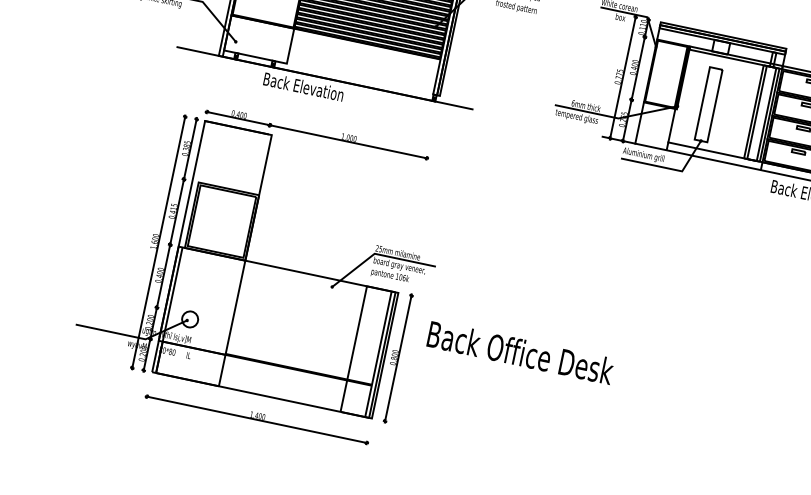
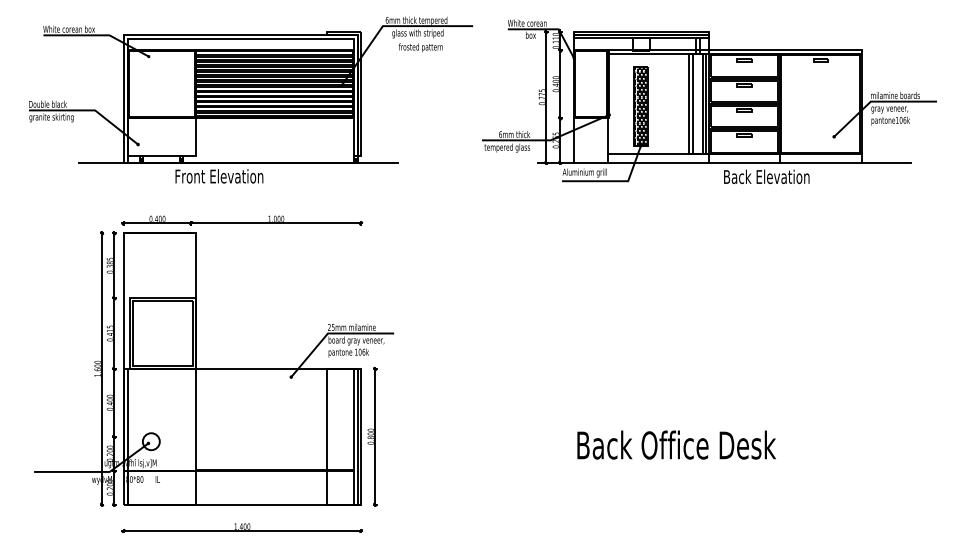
text: (304, 87) -> (219, 176), Back Elevation -> Front Elevation
hatch: (708, 104) -> (640, 106), added
text: (520, 352) -> (676, 444), moved

